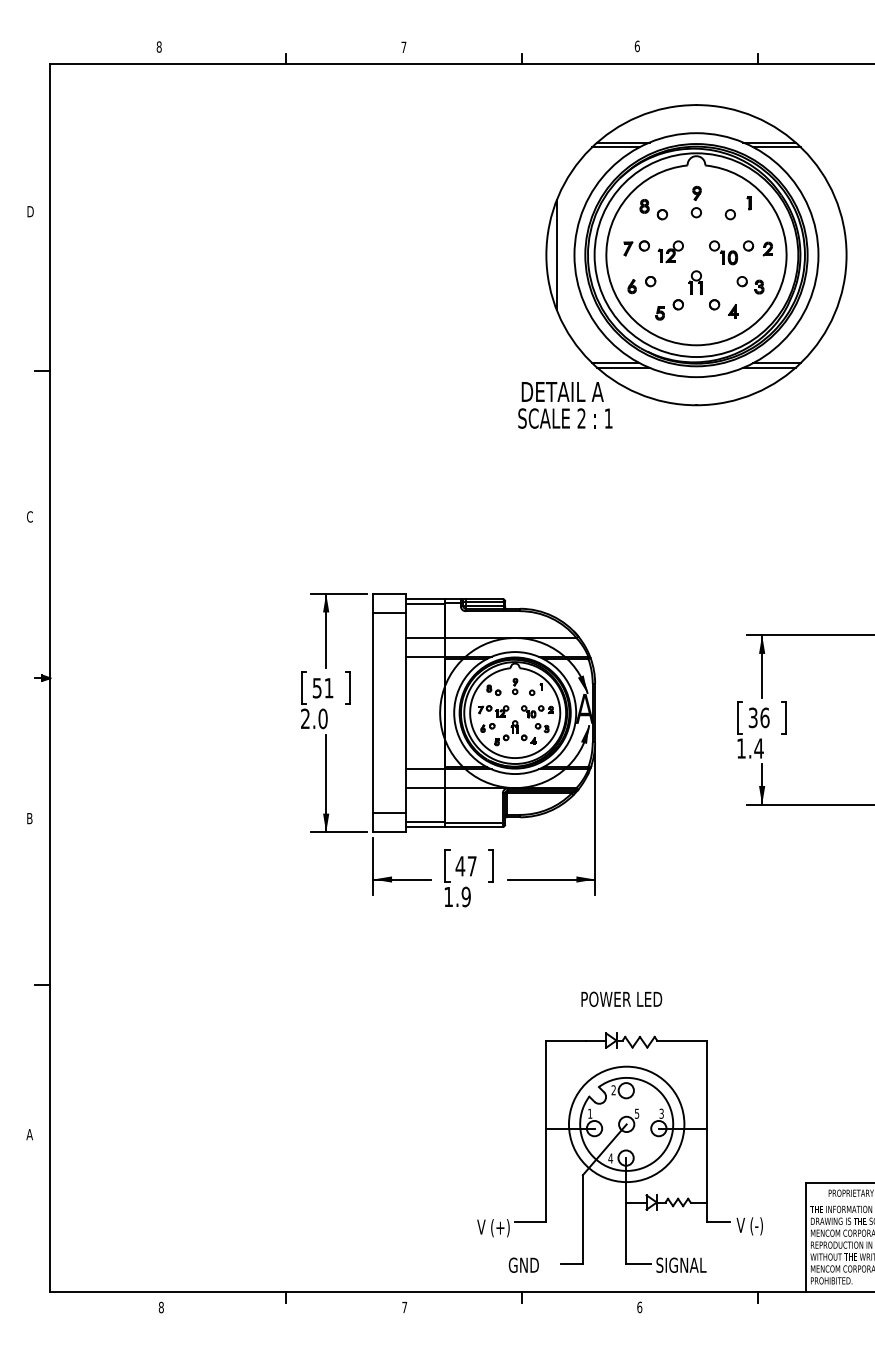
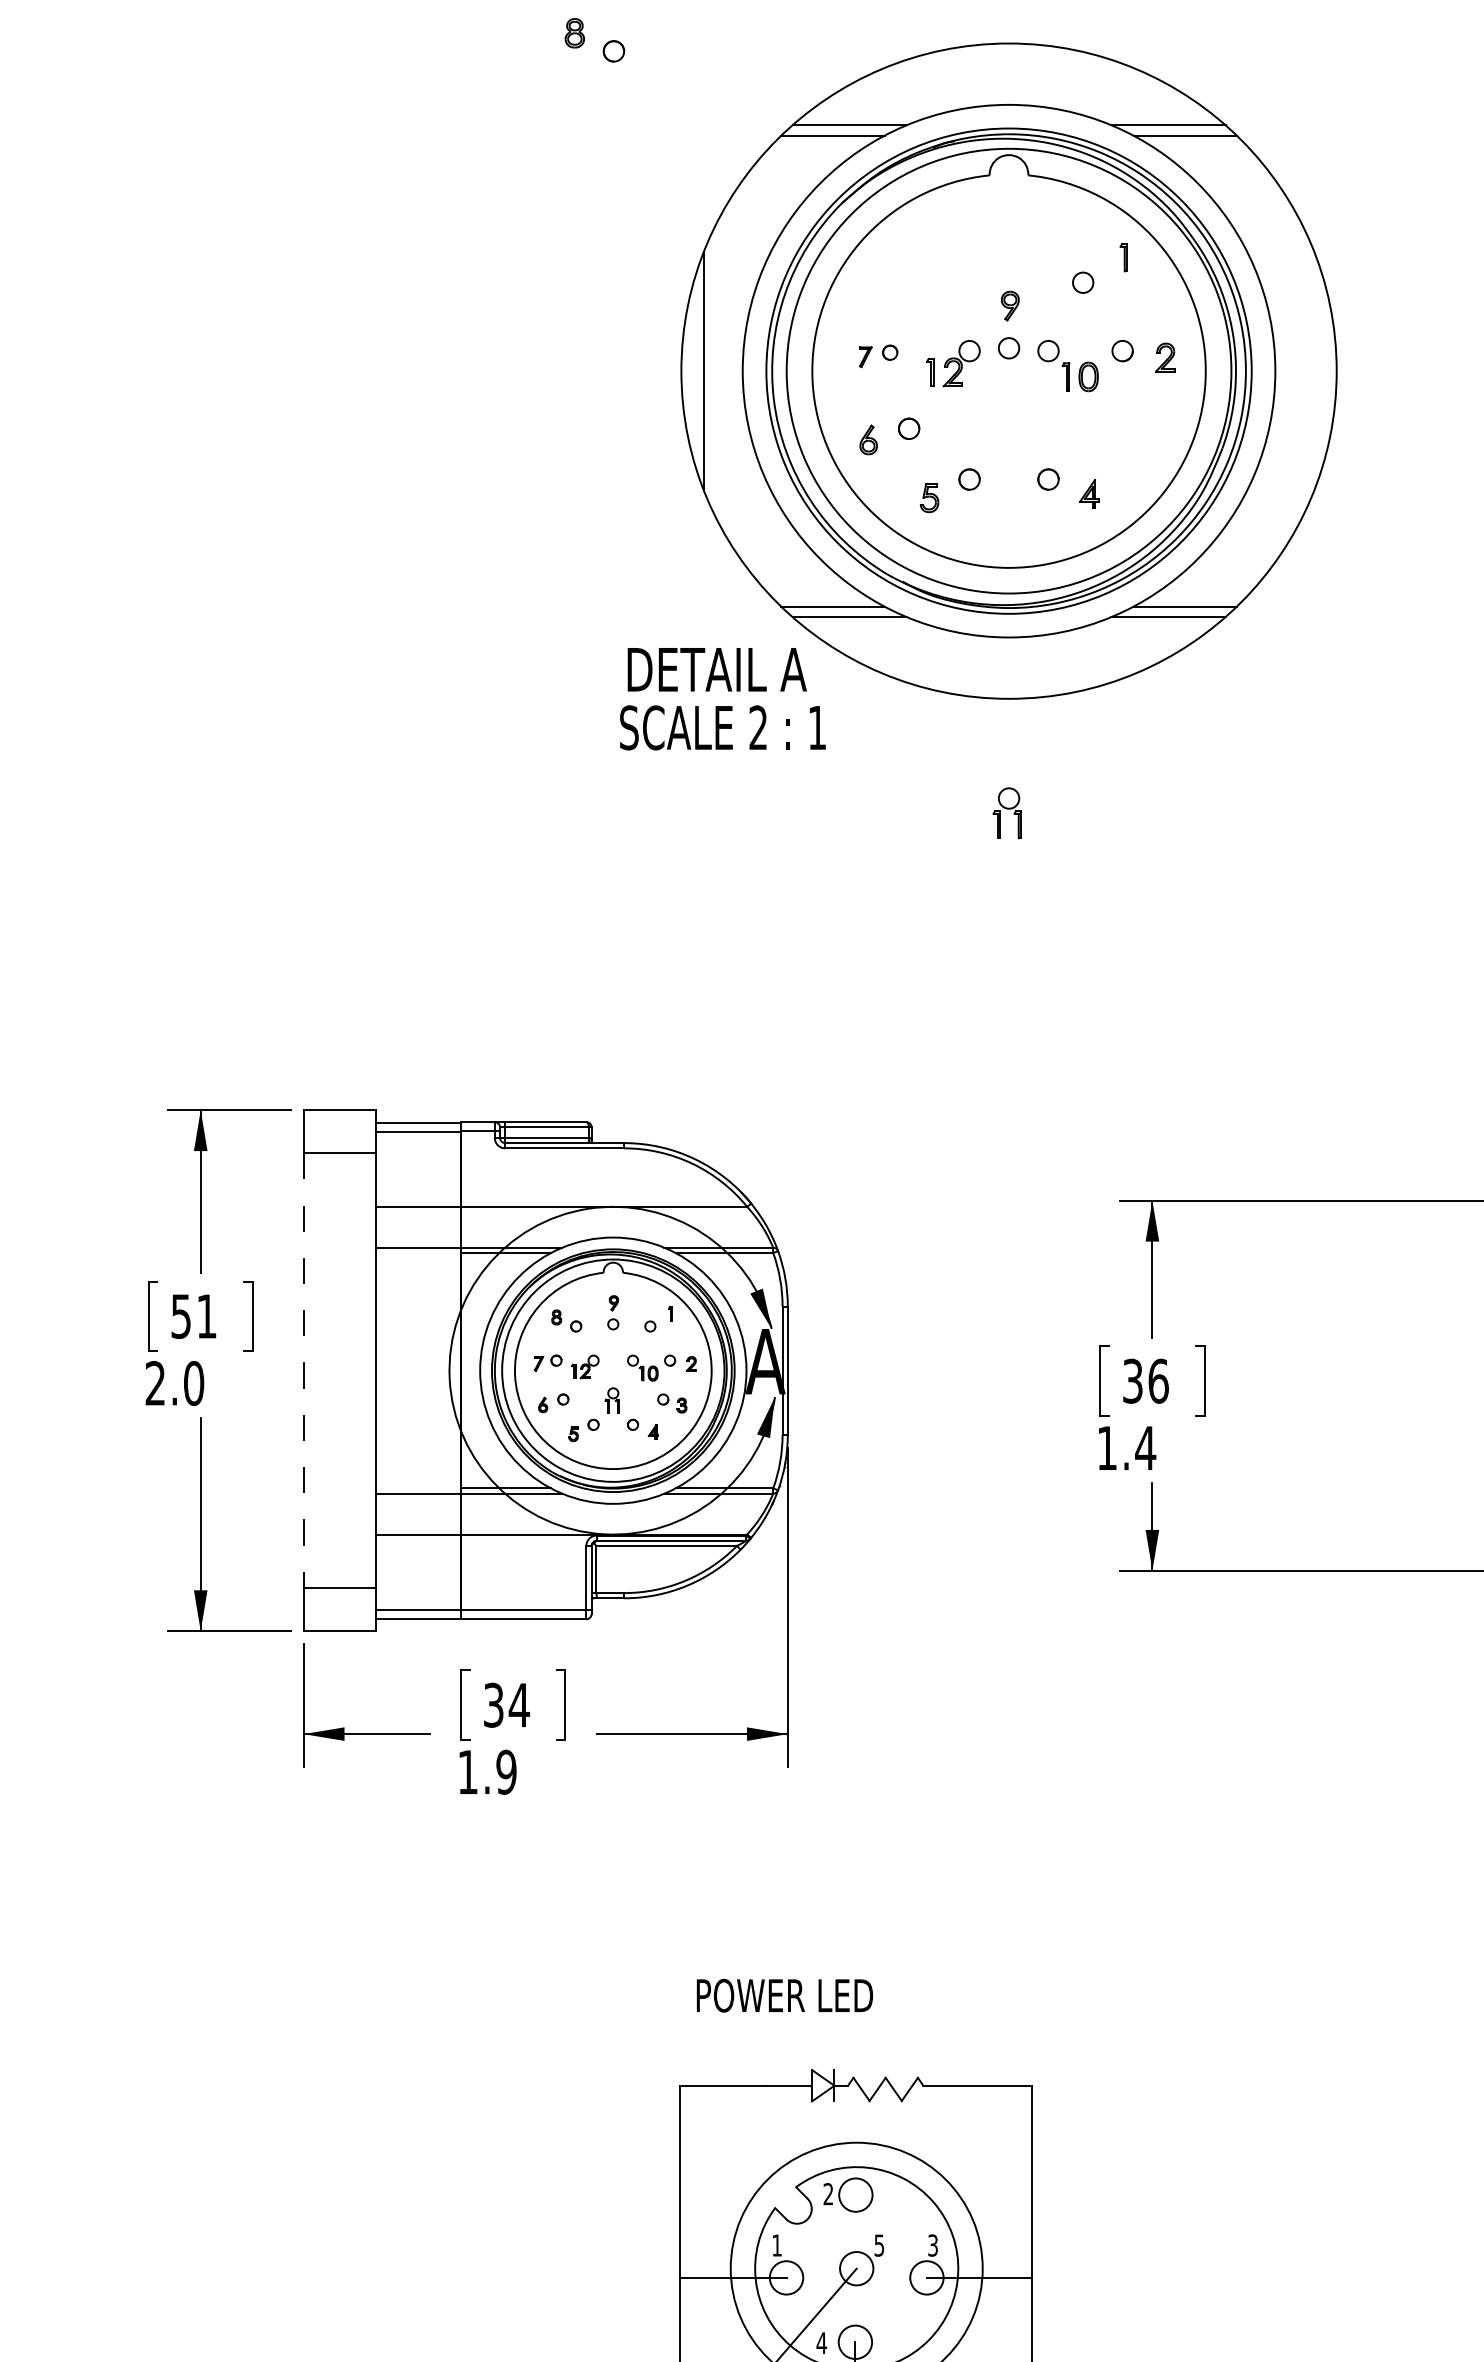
part: (695, 201) -> (1006, 323), moved
part: (653, 209) -> (594, 40), moved
part: (636, 248) -> (878, 356), size x0.7
part: (695, 282) -> (1006, 812), moved
part: (750, 285) -> (1126, 437), removed
line: (373, 713) -> (304, 1371), solid -> dashed
text: (465, 866) -> (504, 1705), 47 -> 34
text: (621, 998) -> (784, 1993), moved

